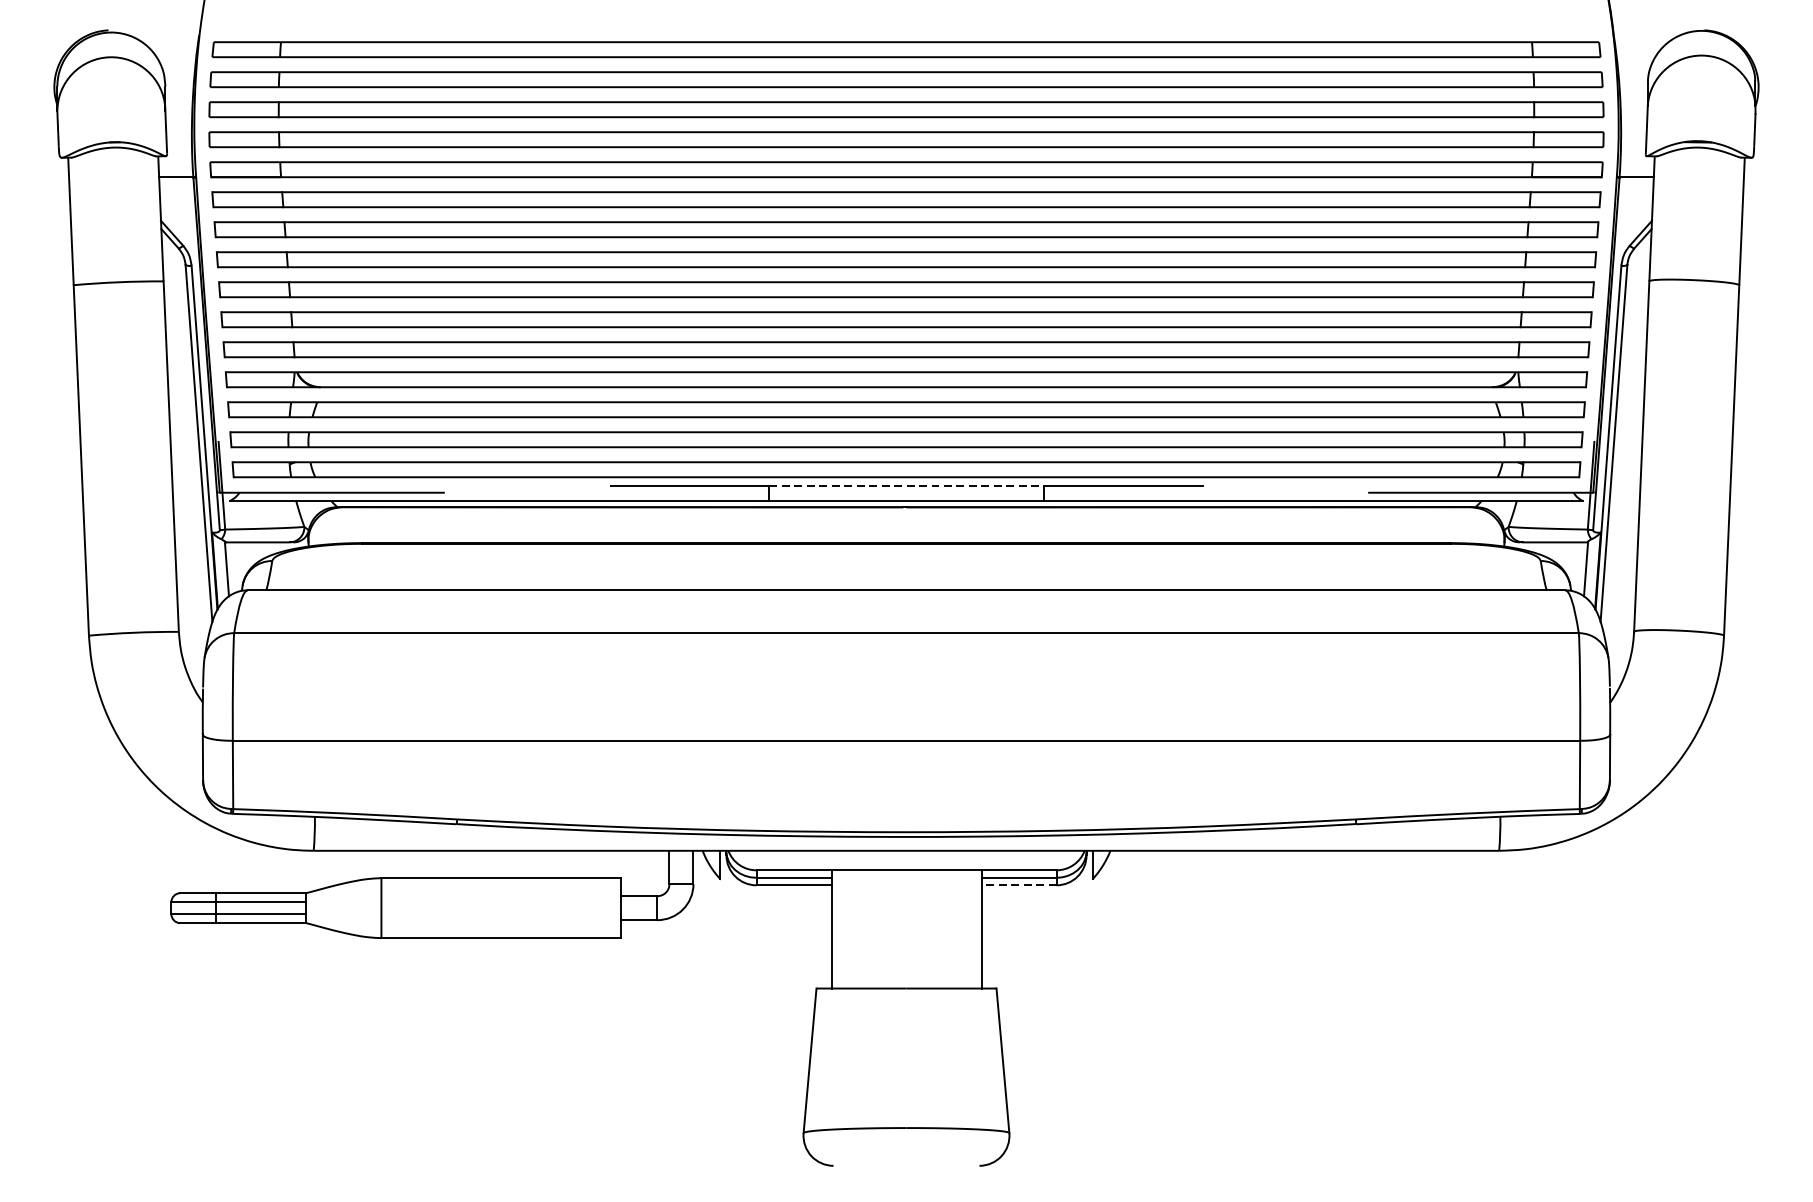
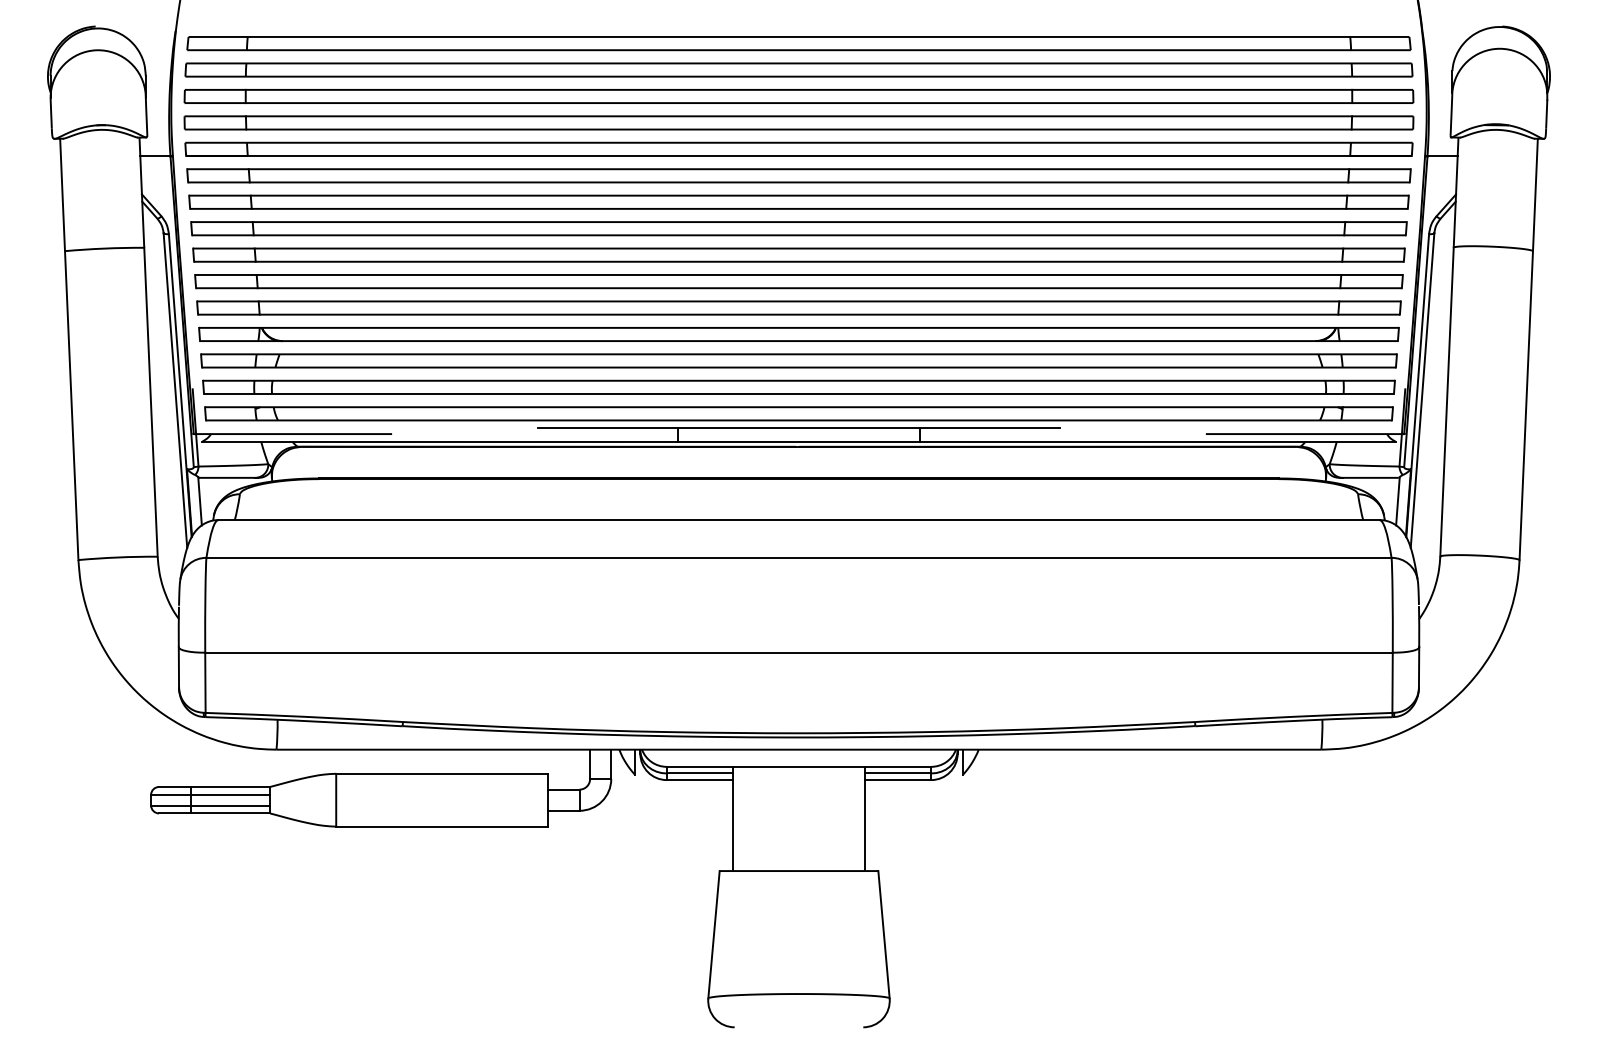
line: (907, 486) -> (799, 428), dashed -> solid
line: (1018, 885) -> (897, 780), dashed -> solid

